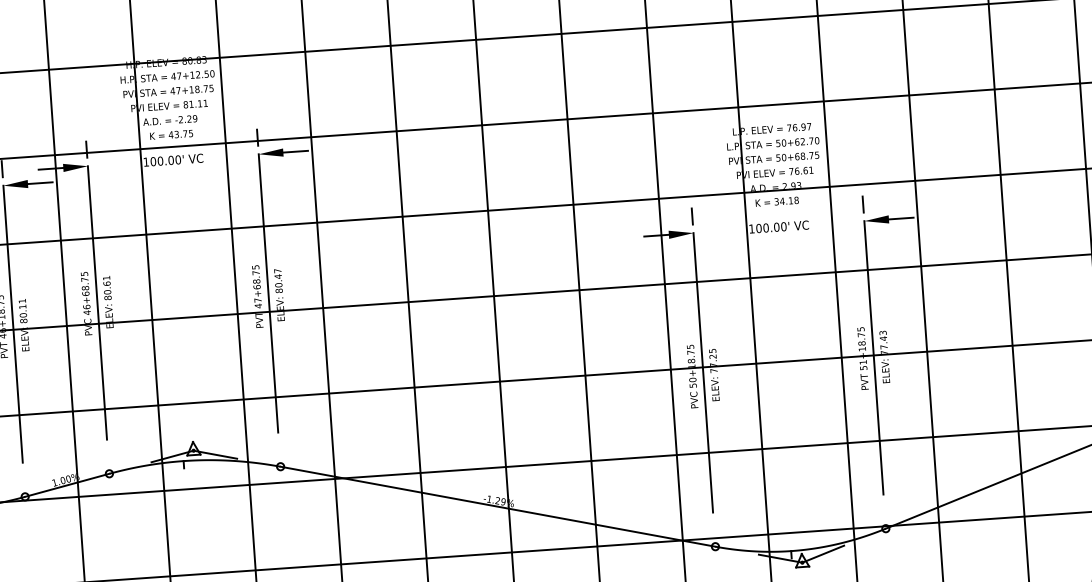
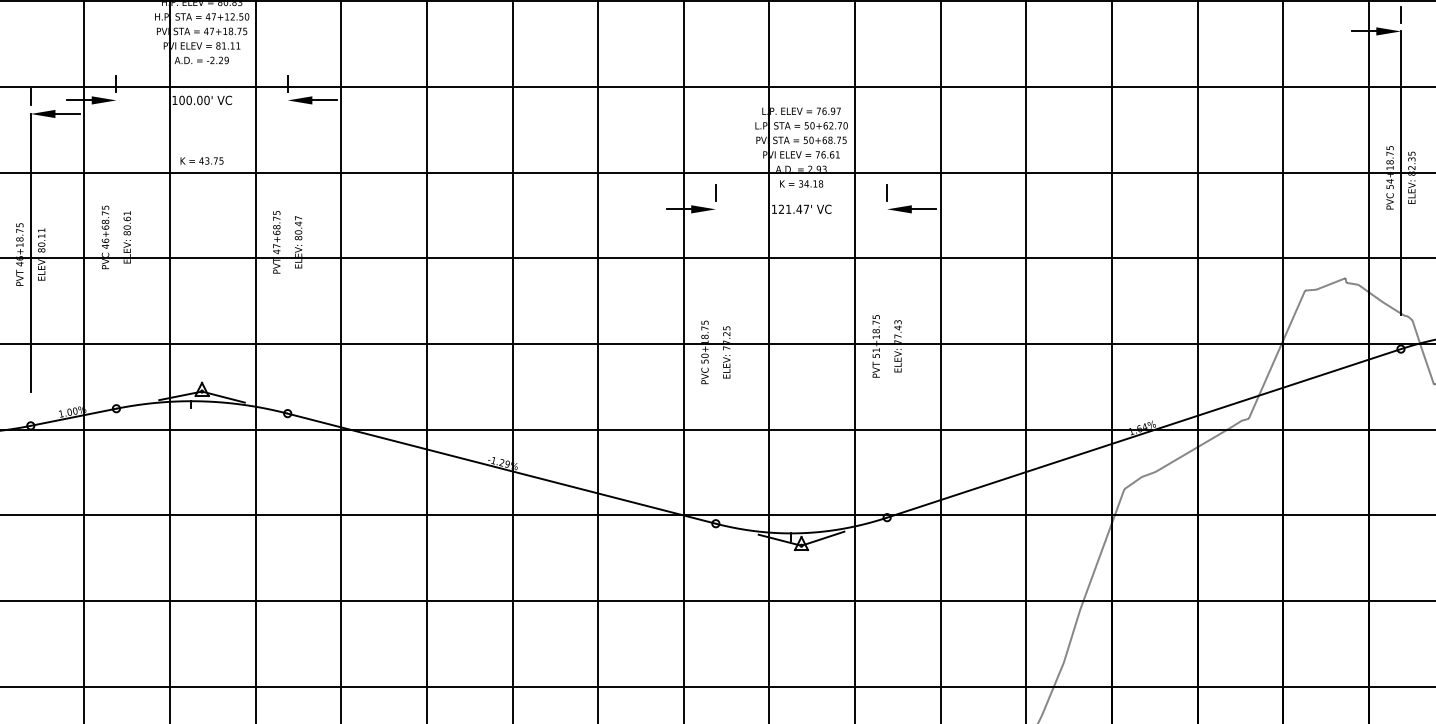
text: (170, 134) -> (201, 160), moved
text: (770, 226) -> (793, 208), 100.00' -> 121.47'
line: (268, 293) -> (287, 239), removed
line: (97, 302) -> (116, 237), removed
line: (874, 357) -> (887, 346), removed
line: (702, 372) -> (715, 349), removed

